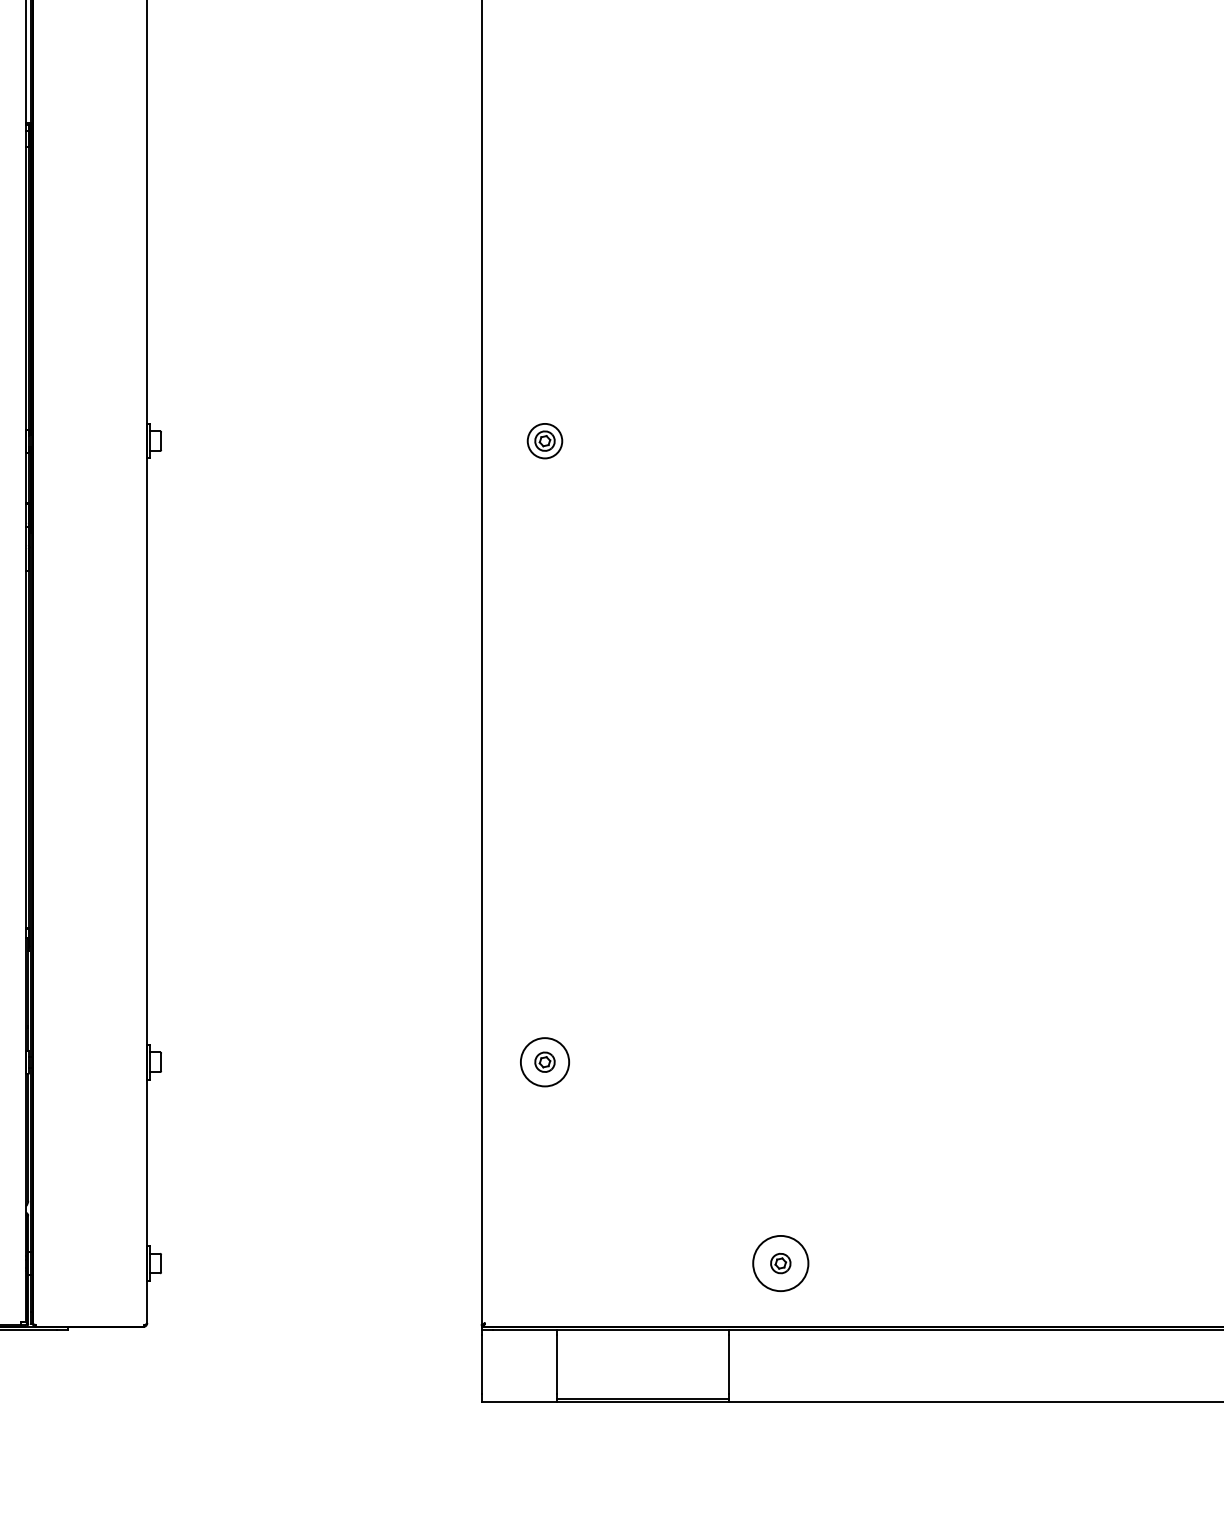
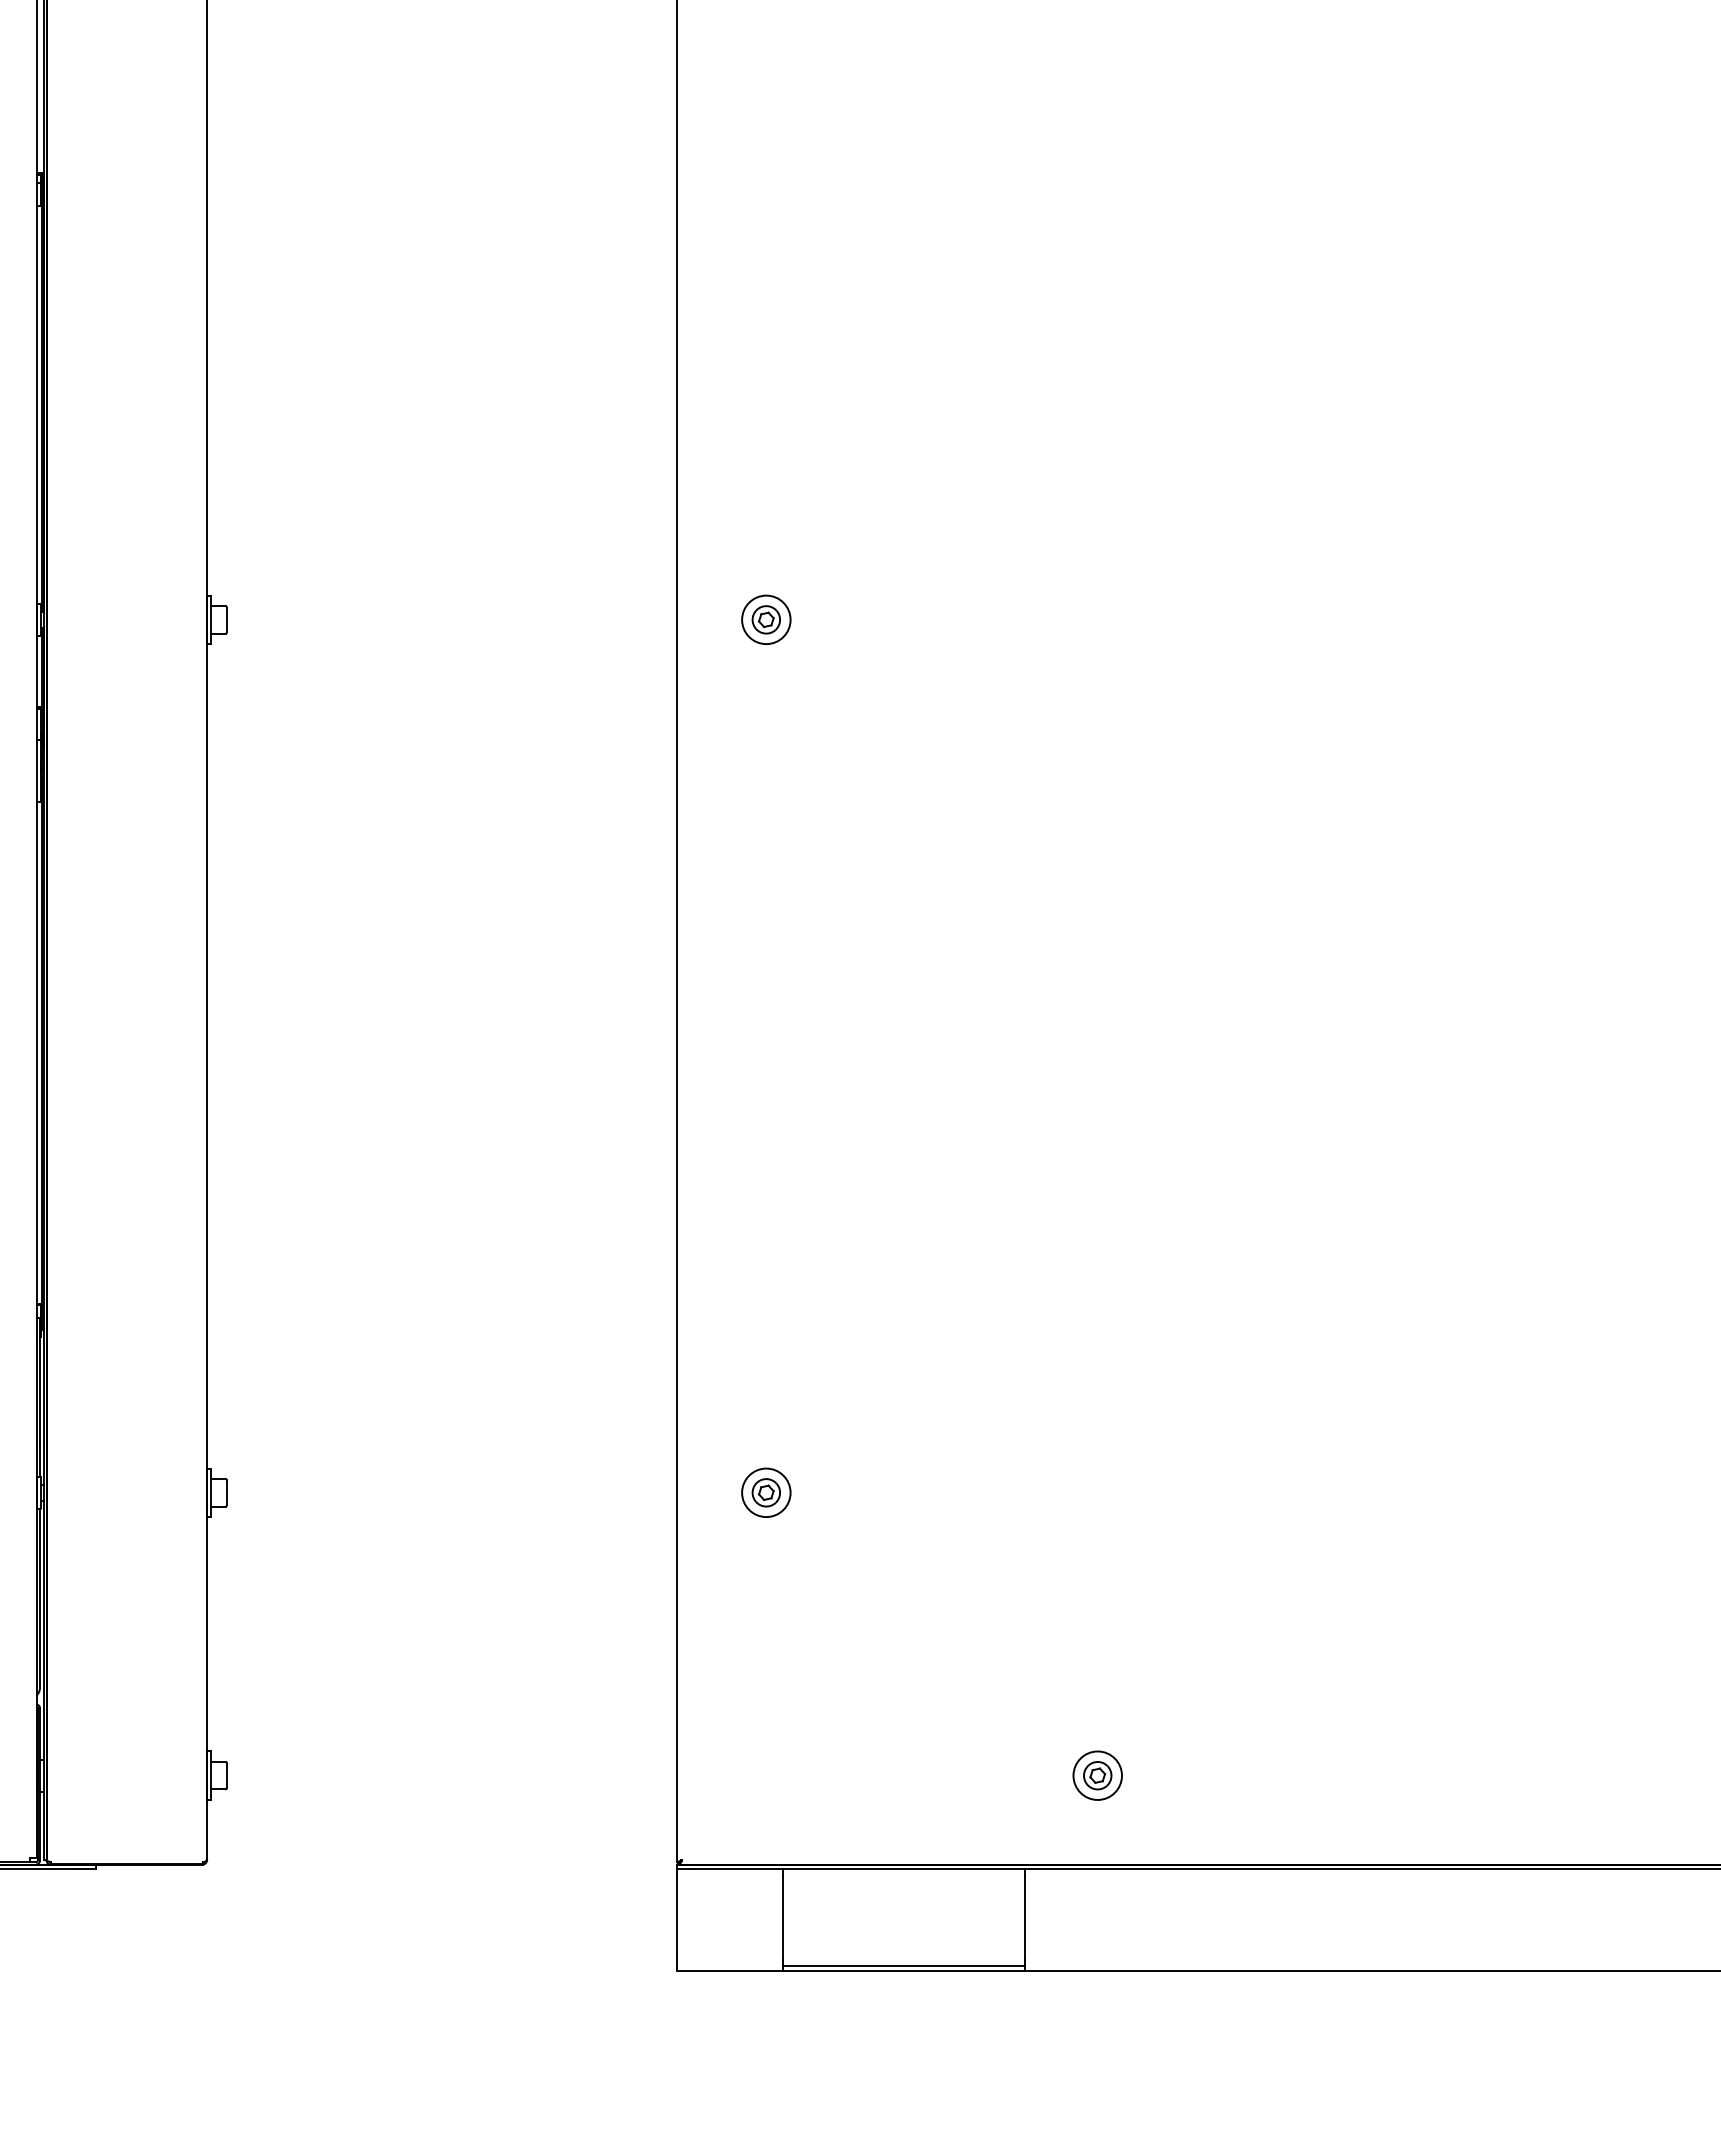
circle: (545, 1062) -> (766, 1492), size x0.71
circle: (780, 1263) -> (1097, 1775), size x0.62

